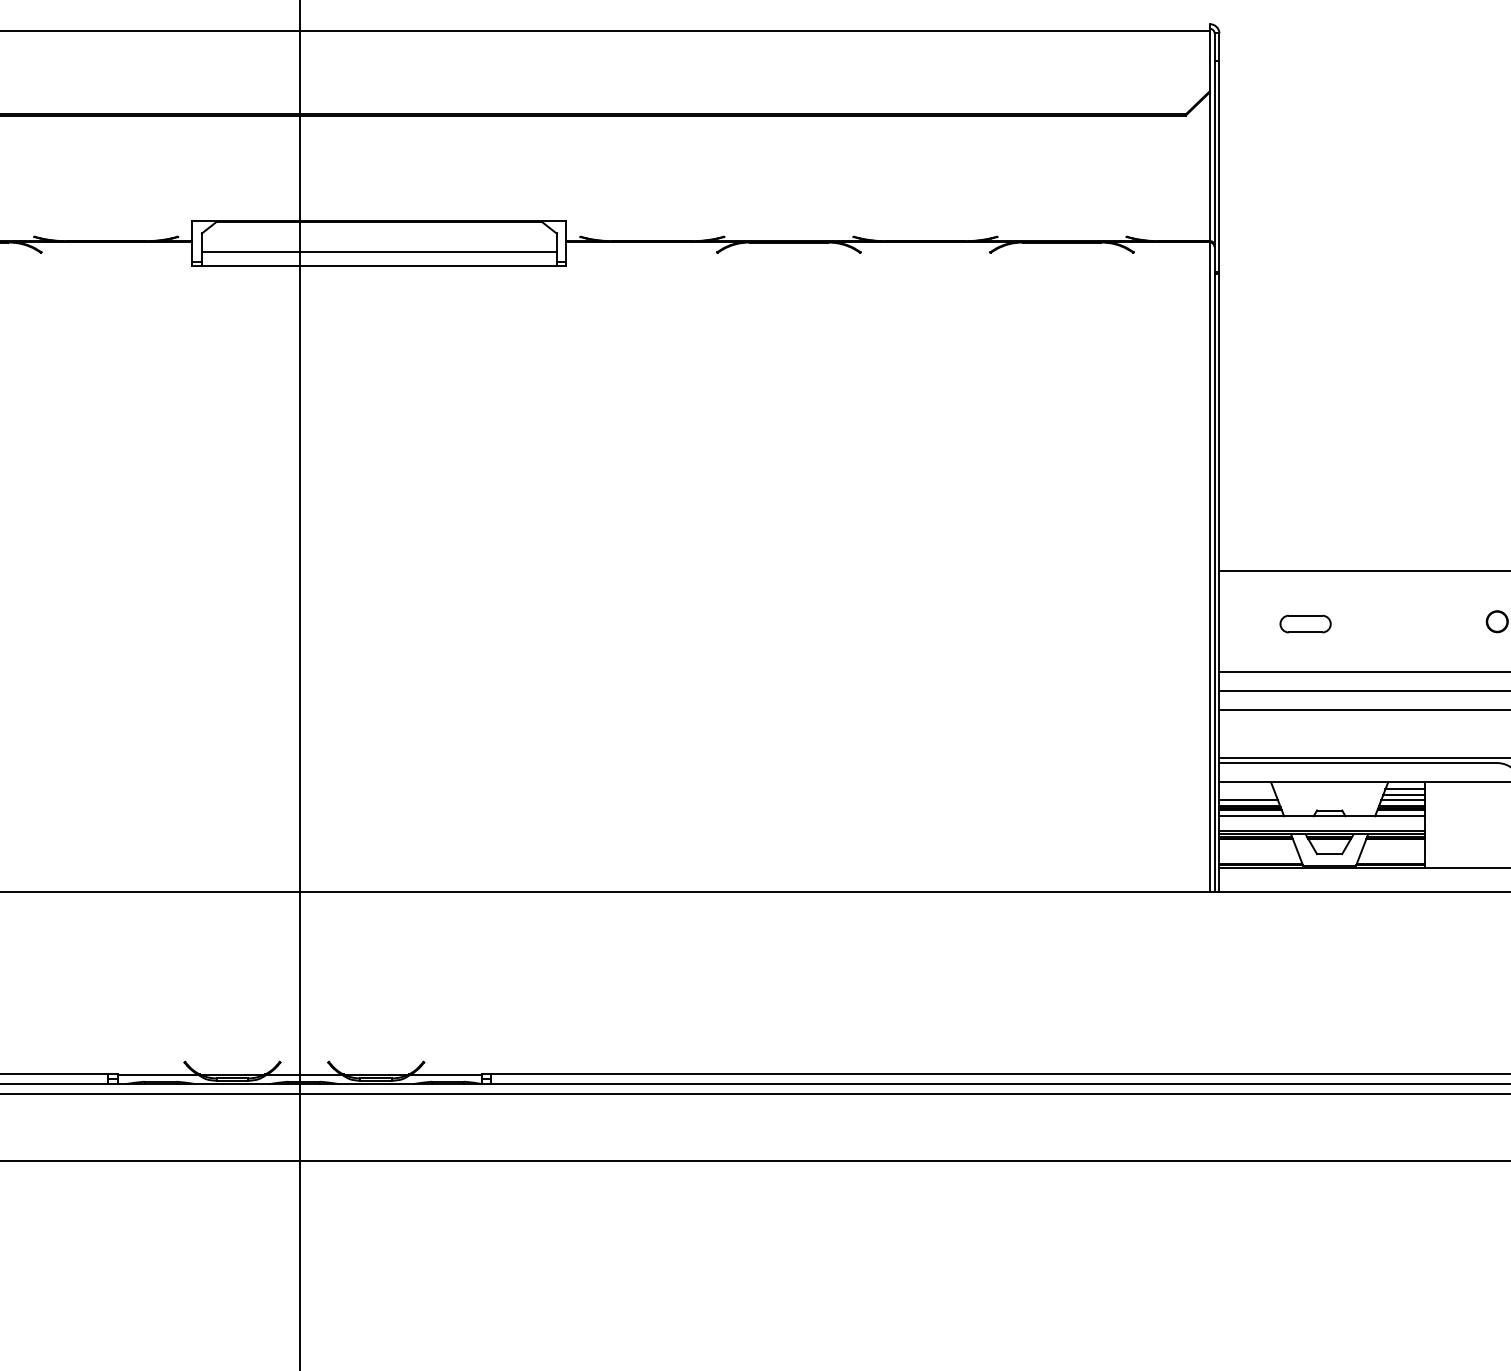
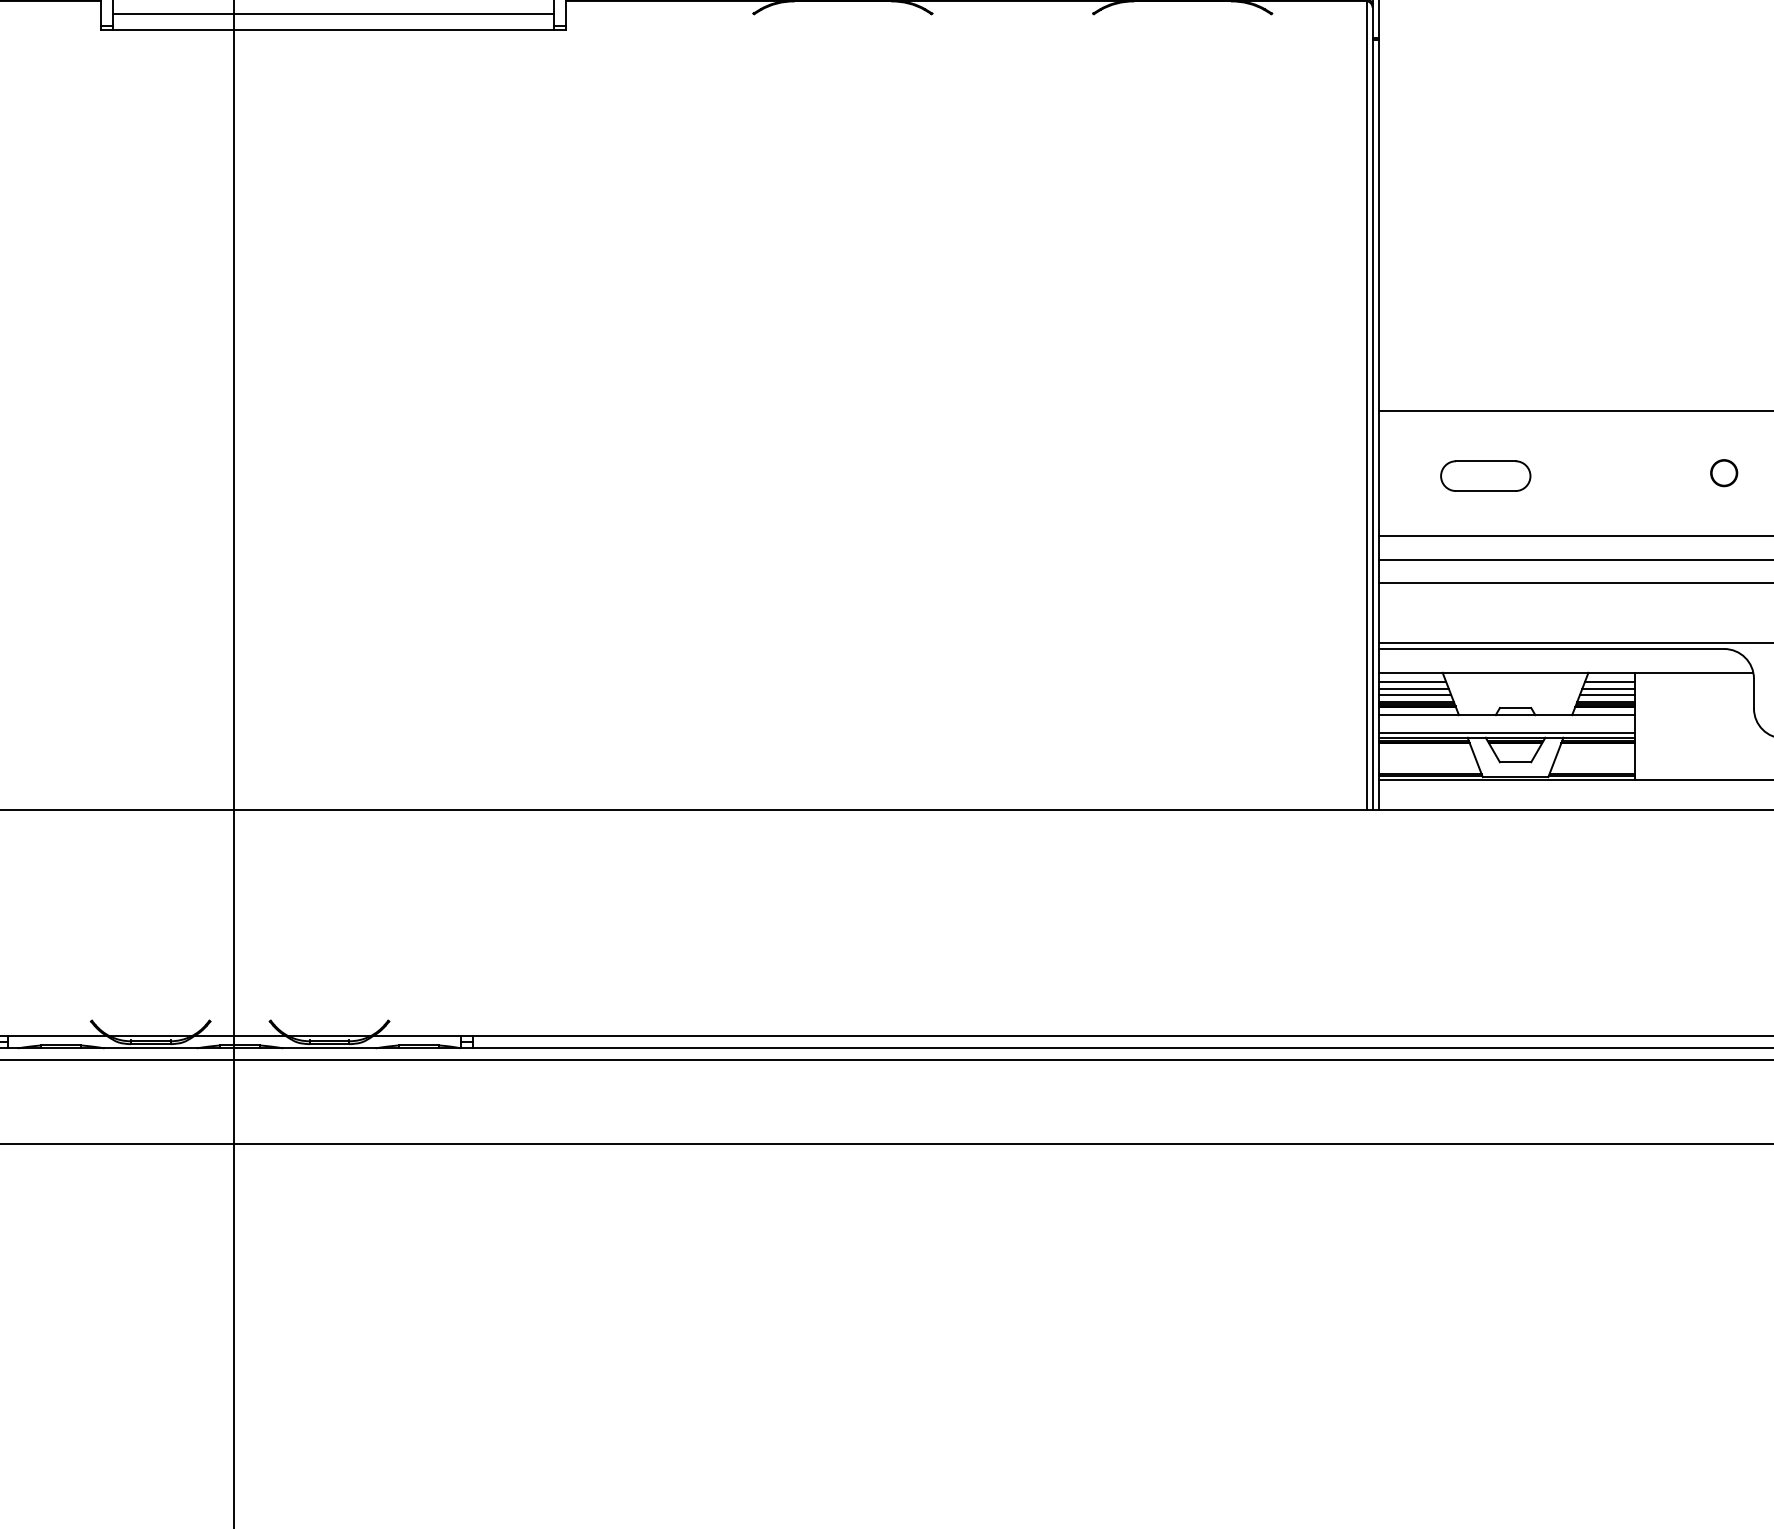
part: (1305, 623) -> (1485, 475), size x1.43
line: (1246, 789) -> (1412, 681), added
line: (1247, 795) -> (1413, 689), added

